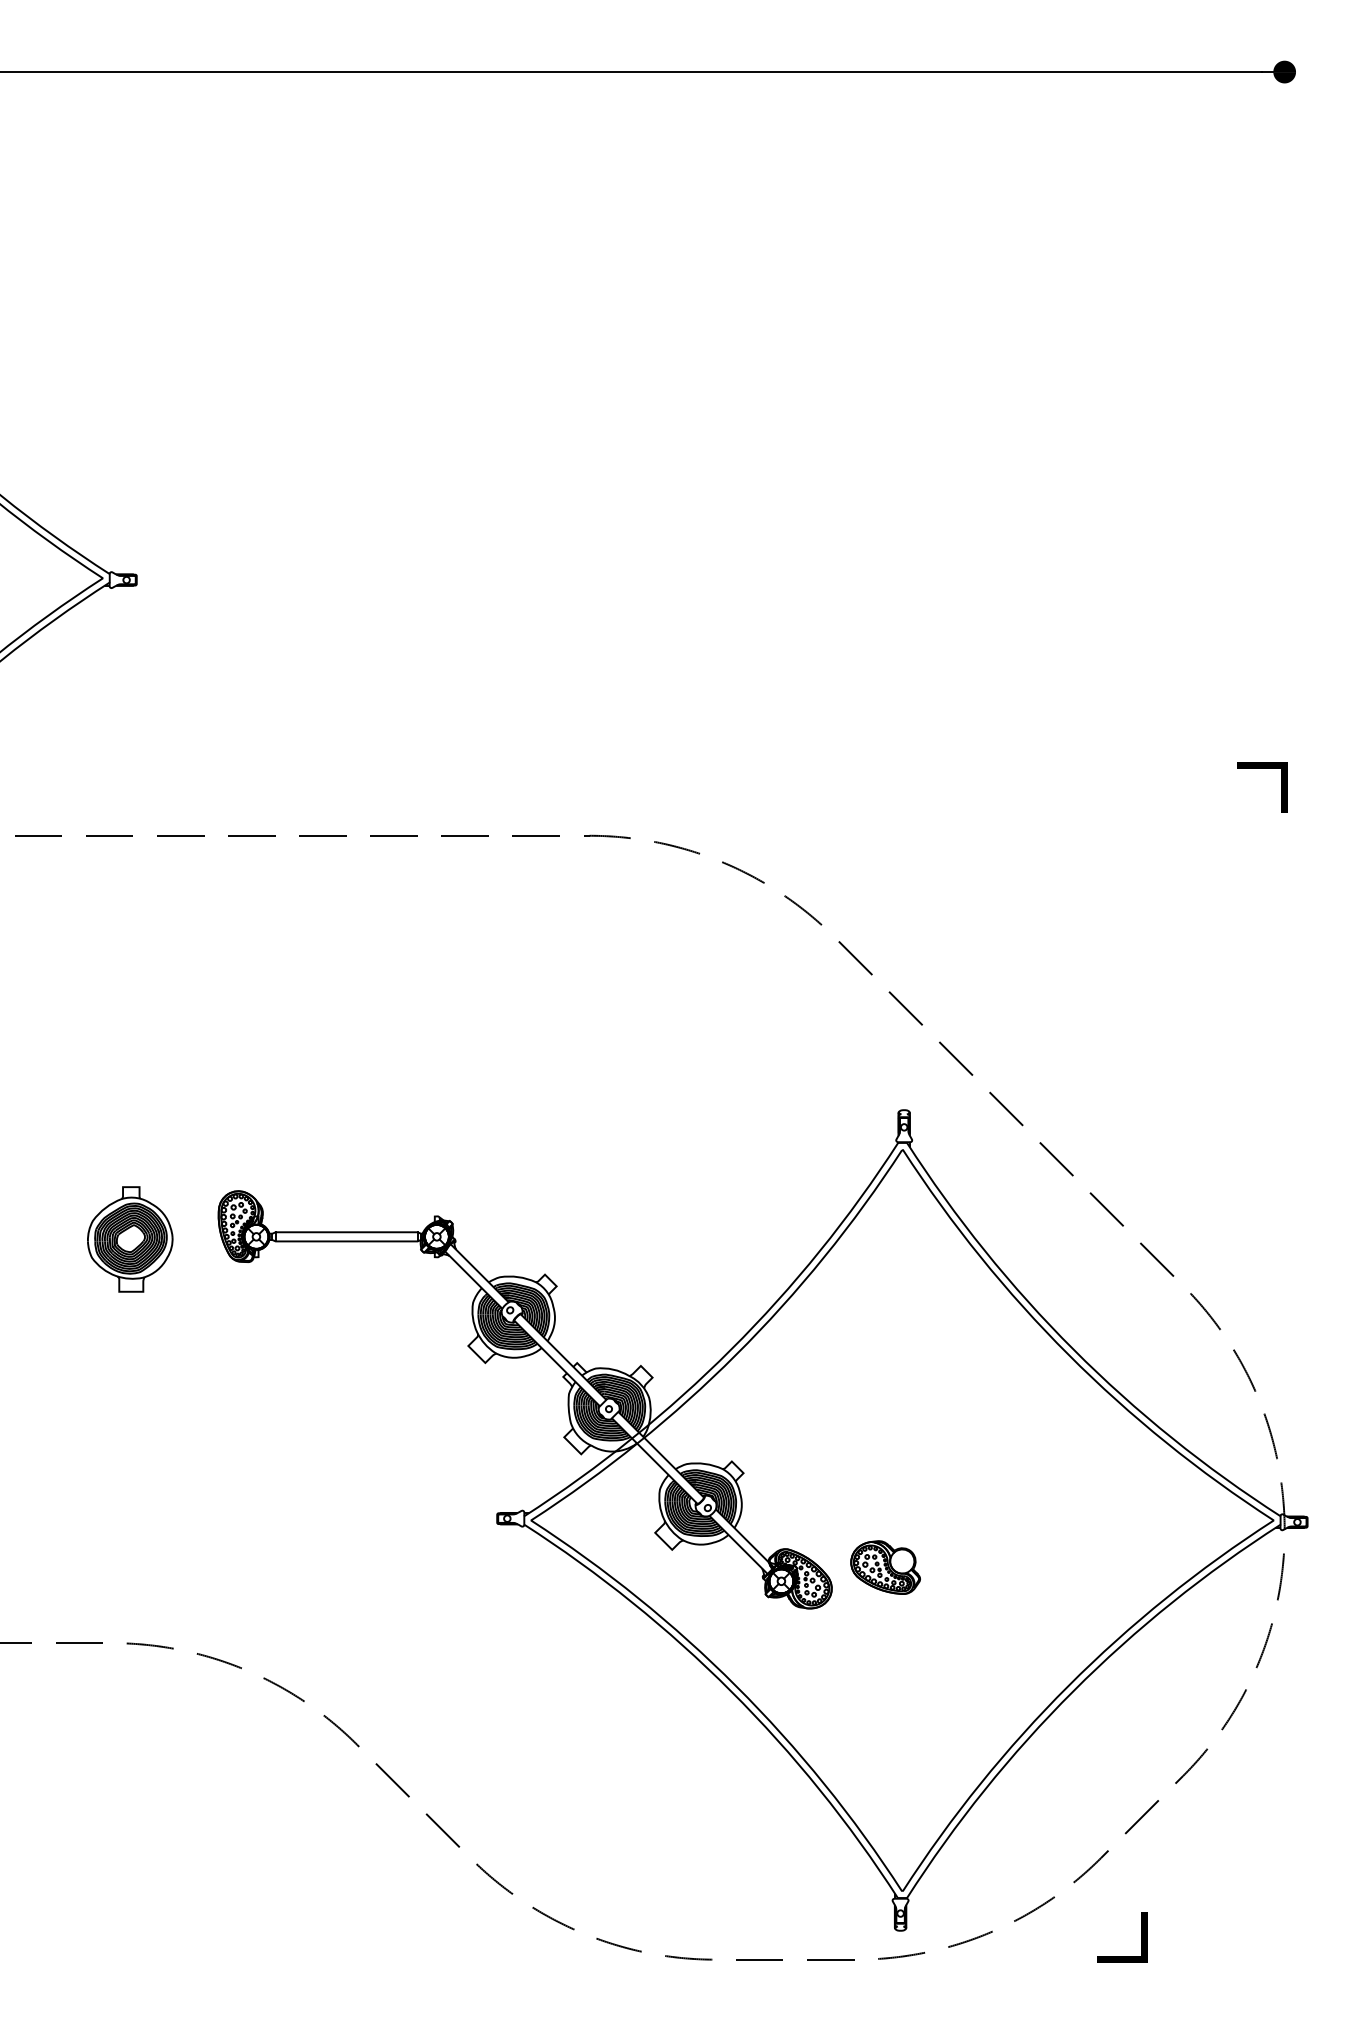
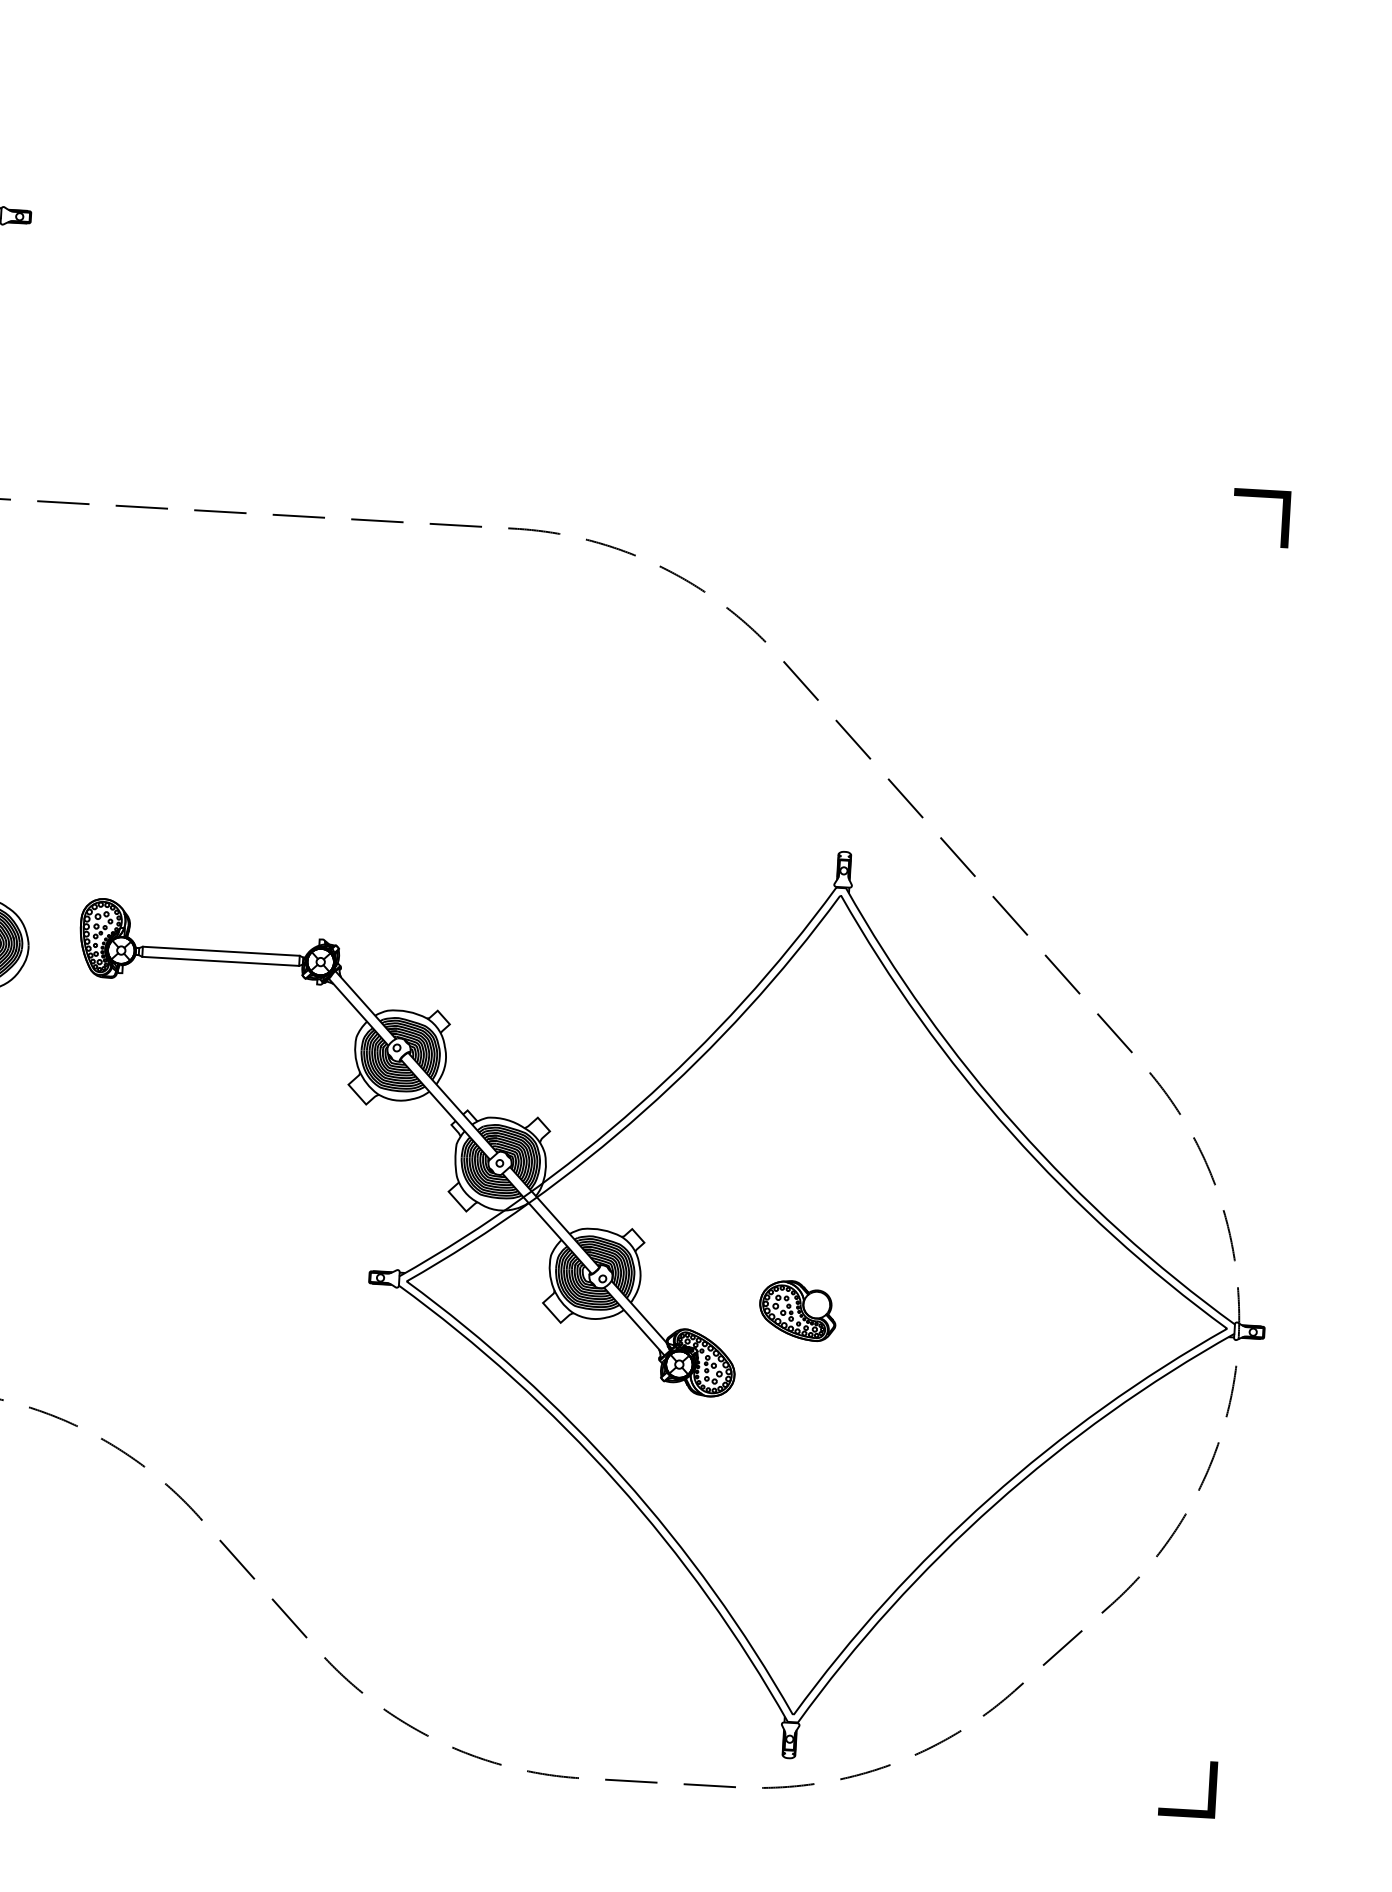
part: (885, 1567) -> (797, 1310), moved
line: (1141, 1937) -> (1209, 1789), moved

